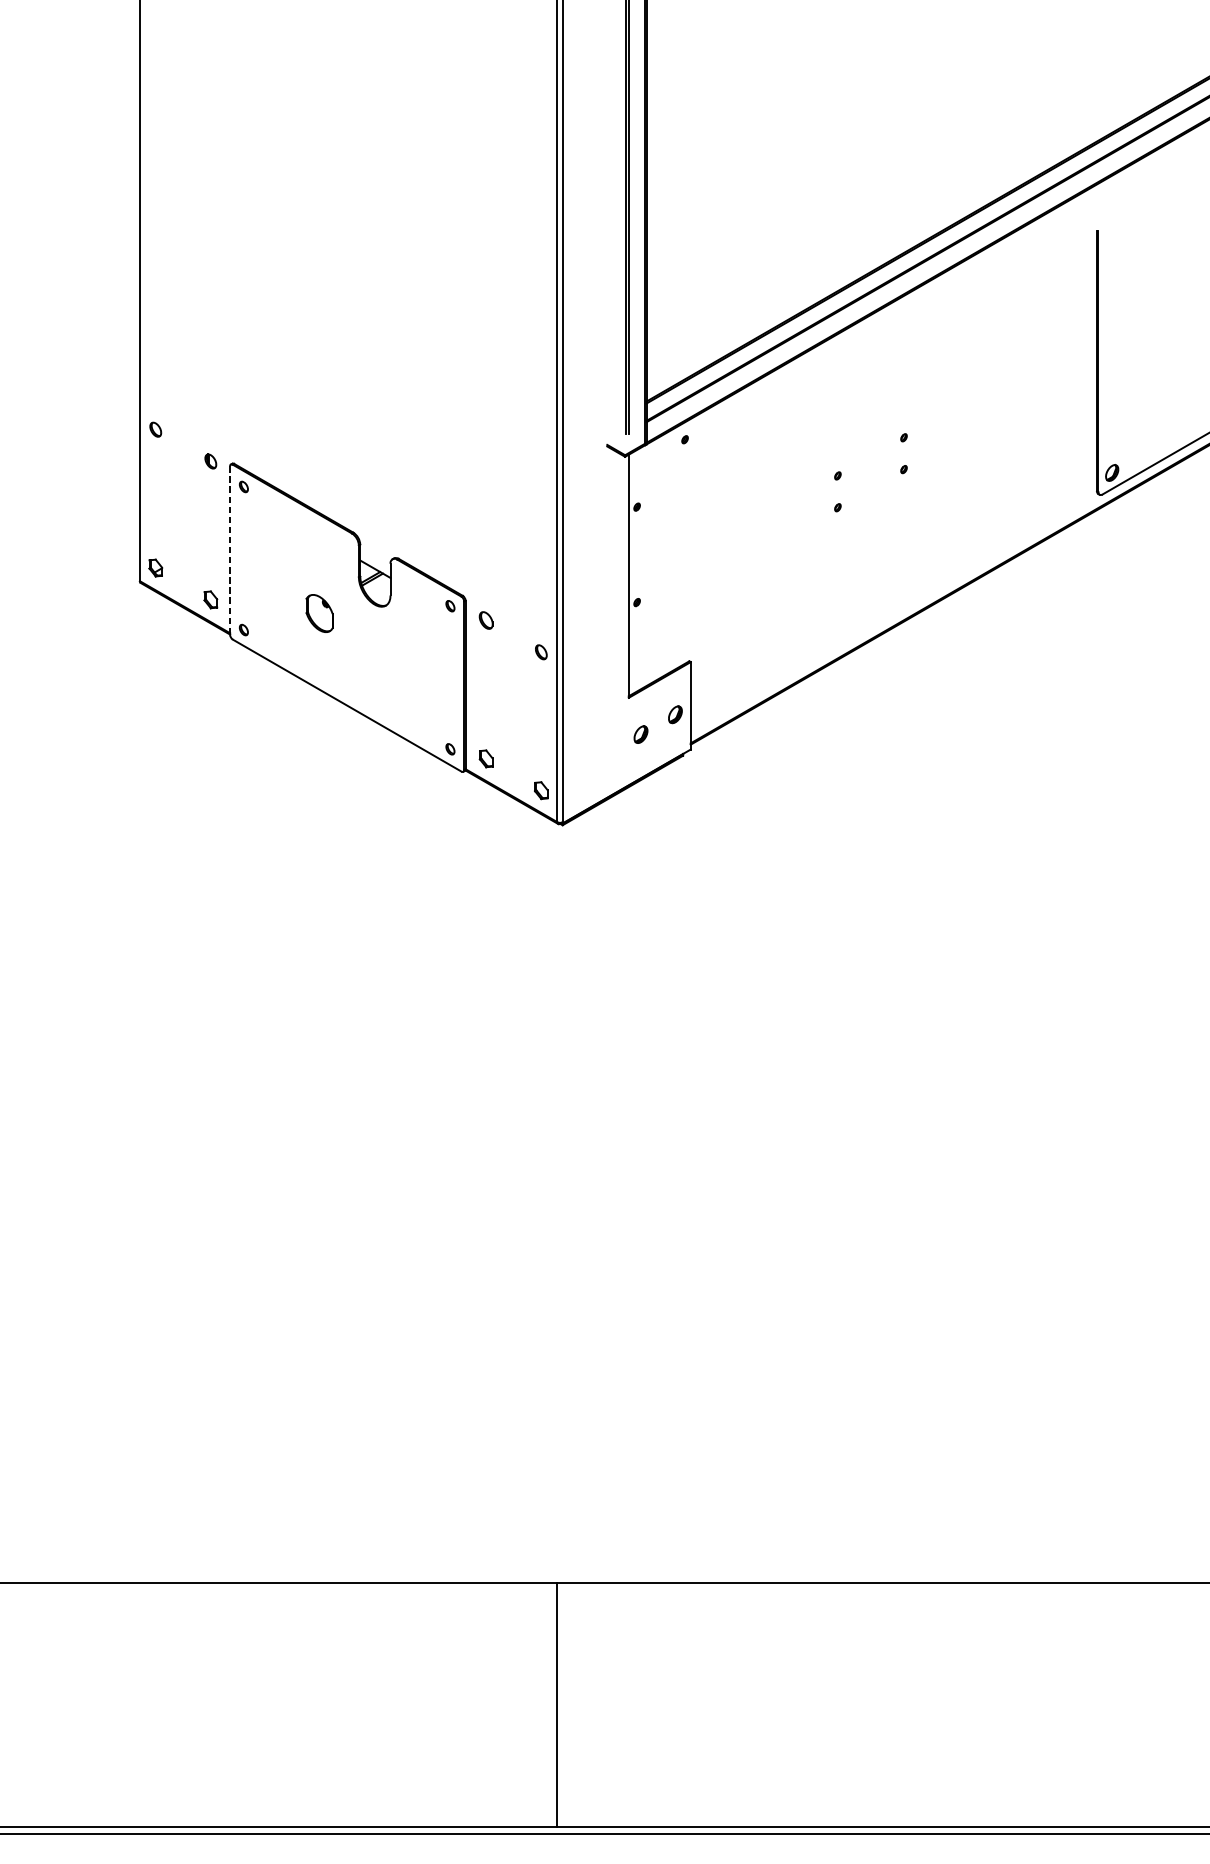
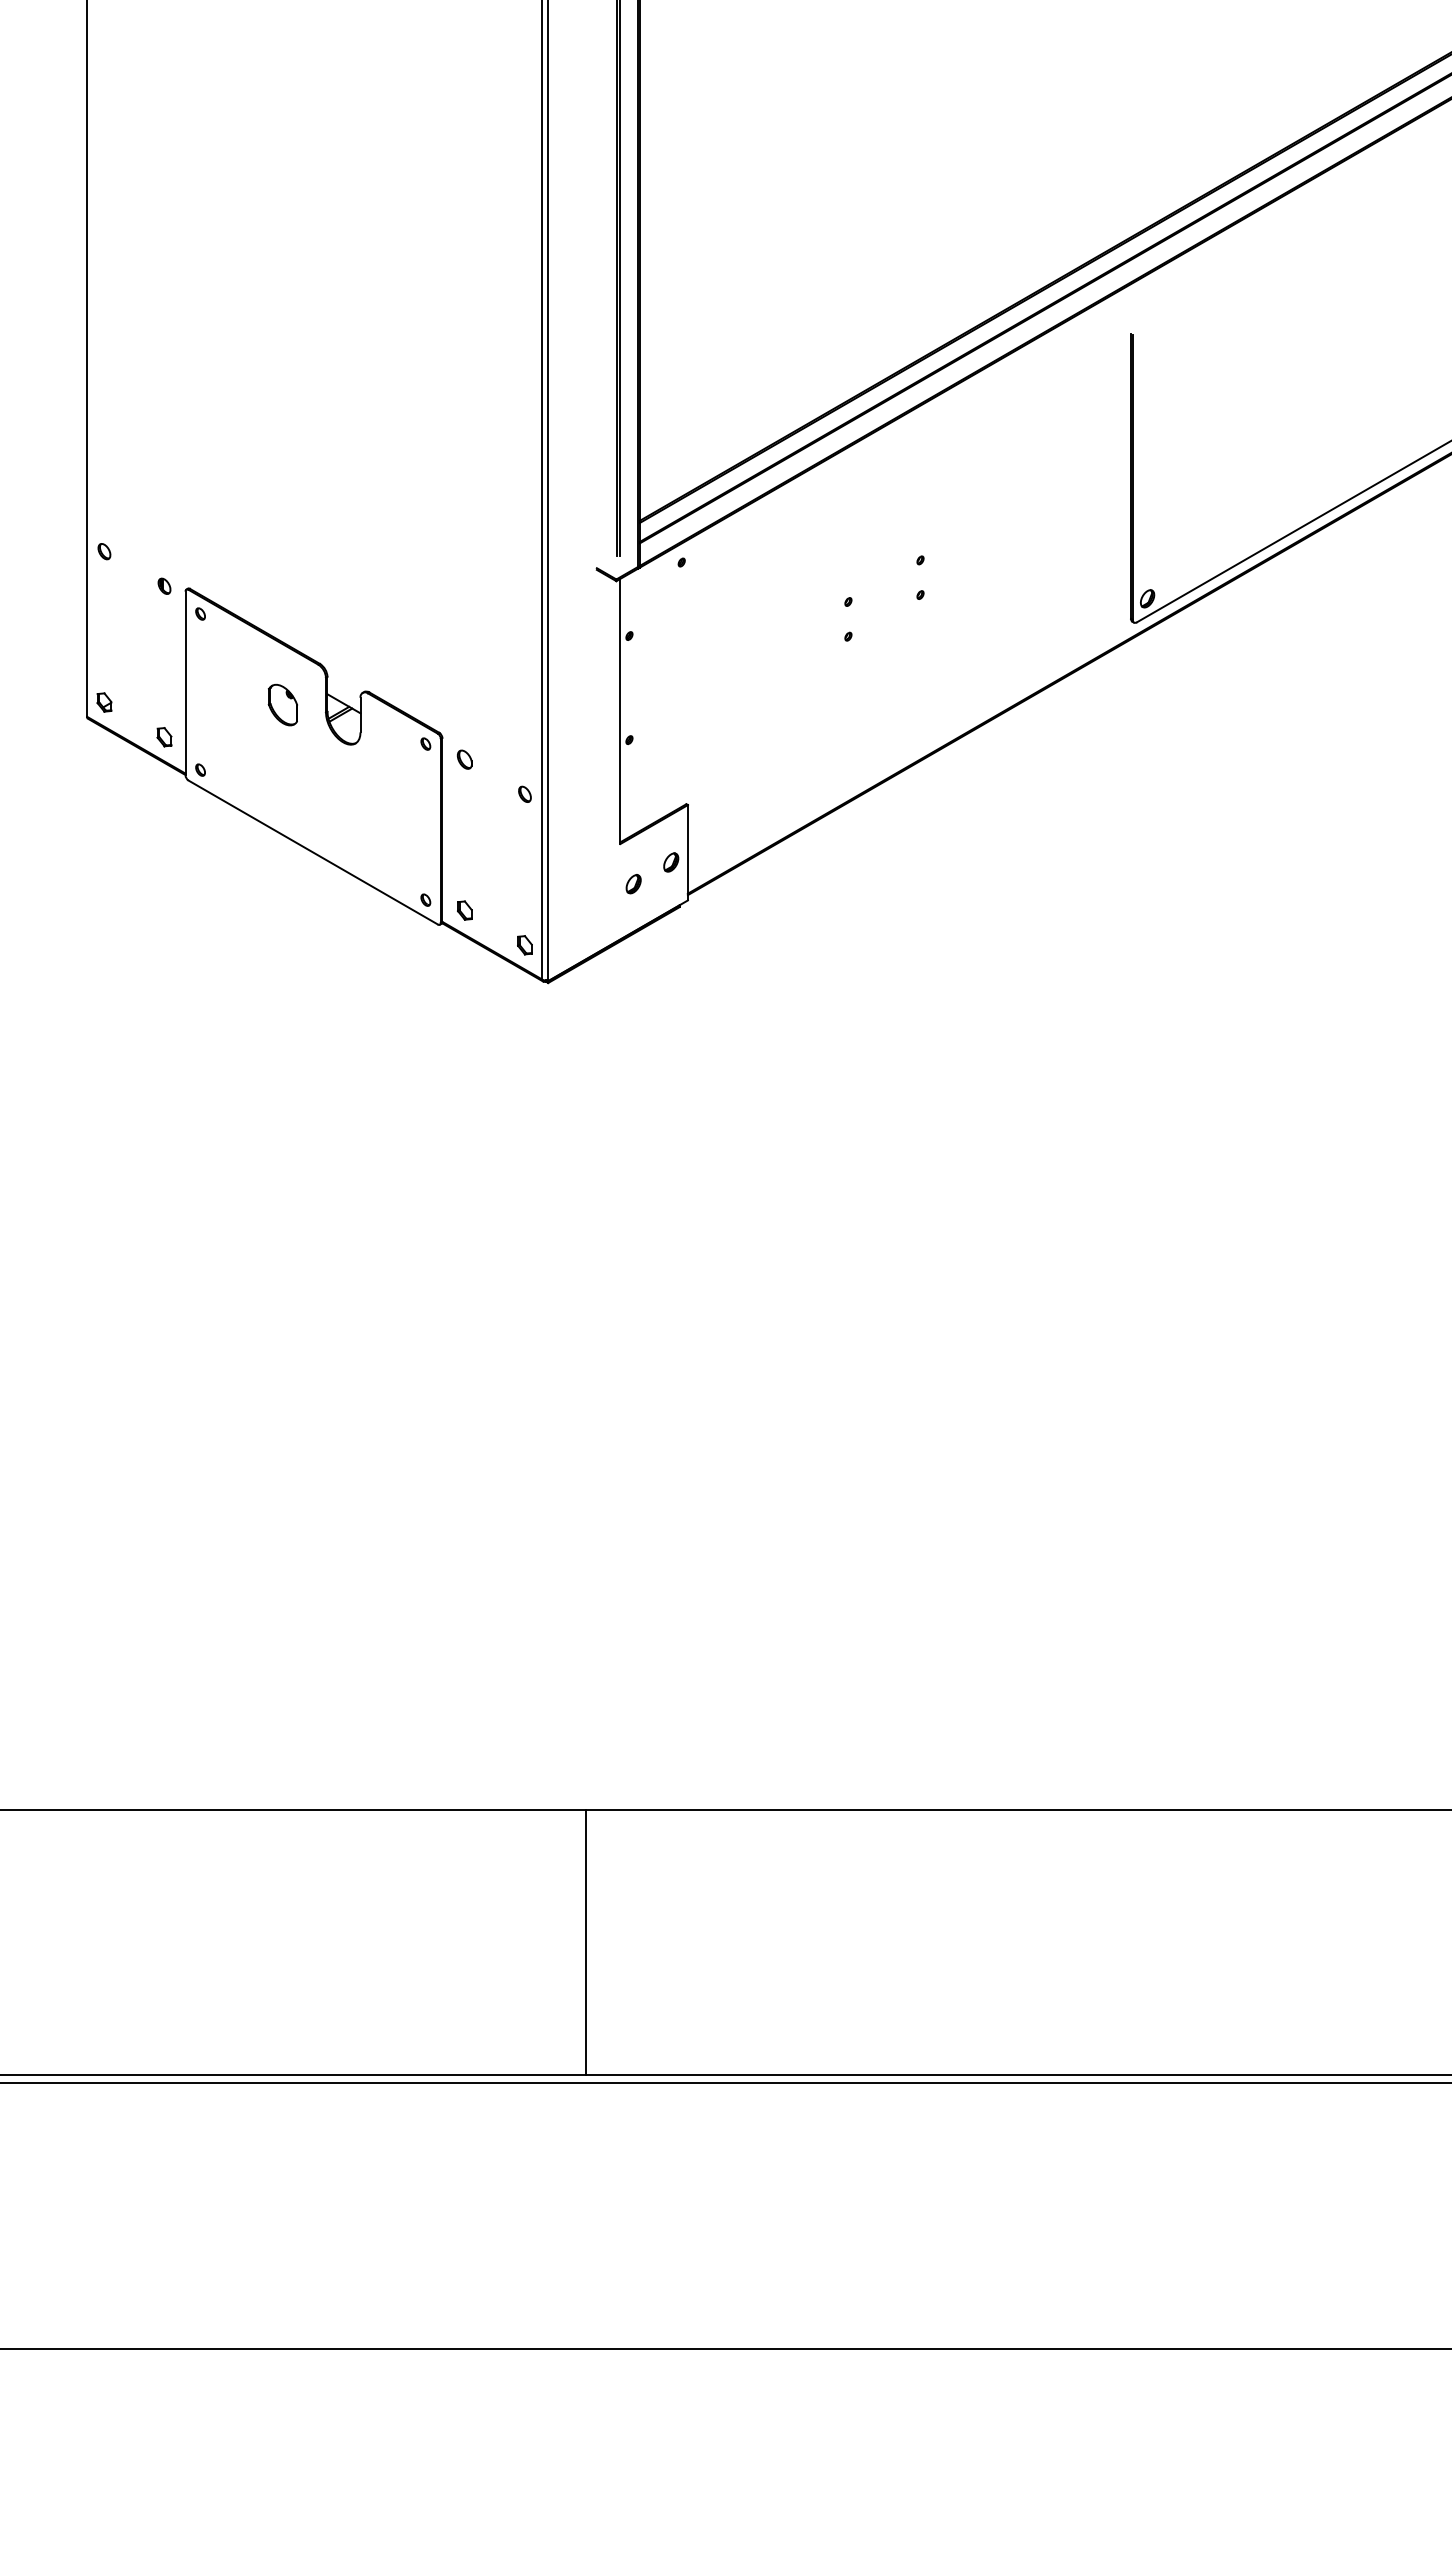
line: (230, 550) -> (185, 683), dashed -> solid
part: (319, 612) -> (282, 704), moved
line: (557, 1705) -> (586, 1942), moved

